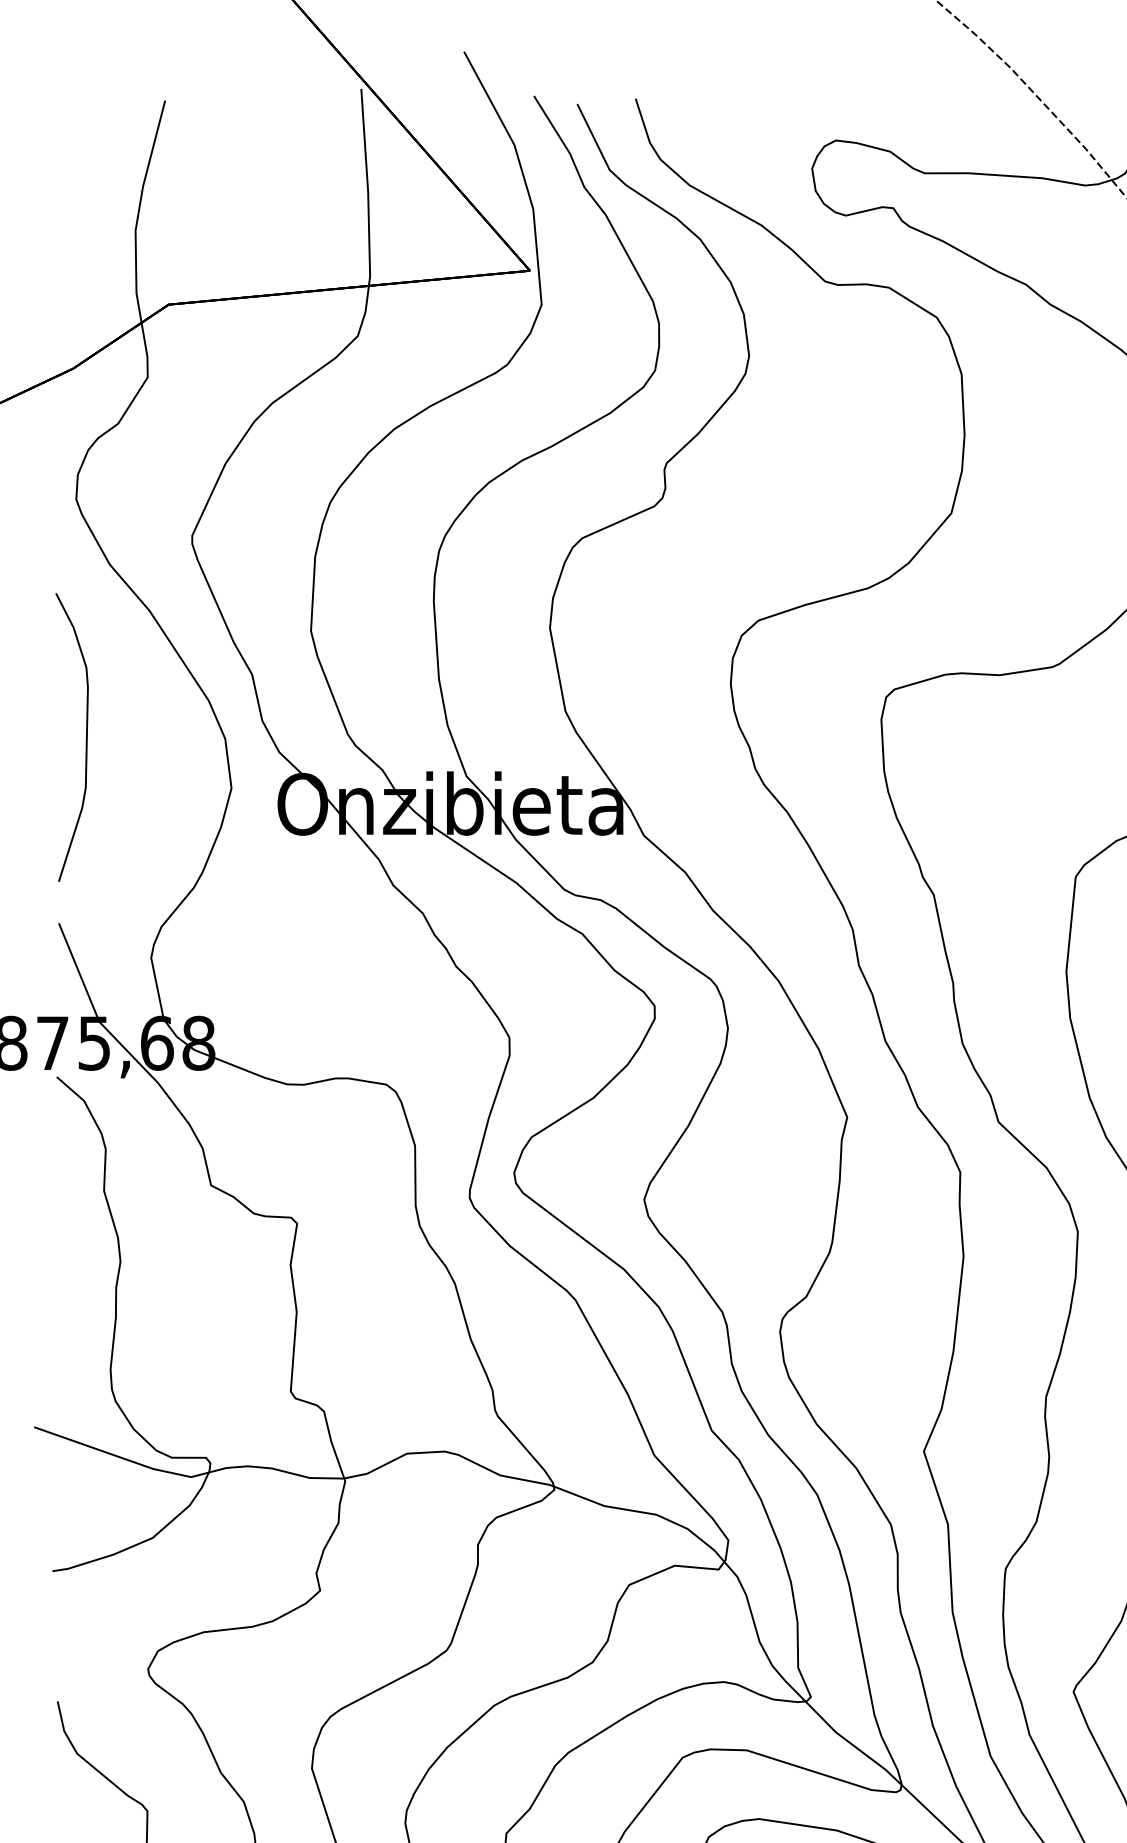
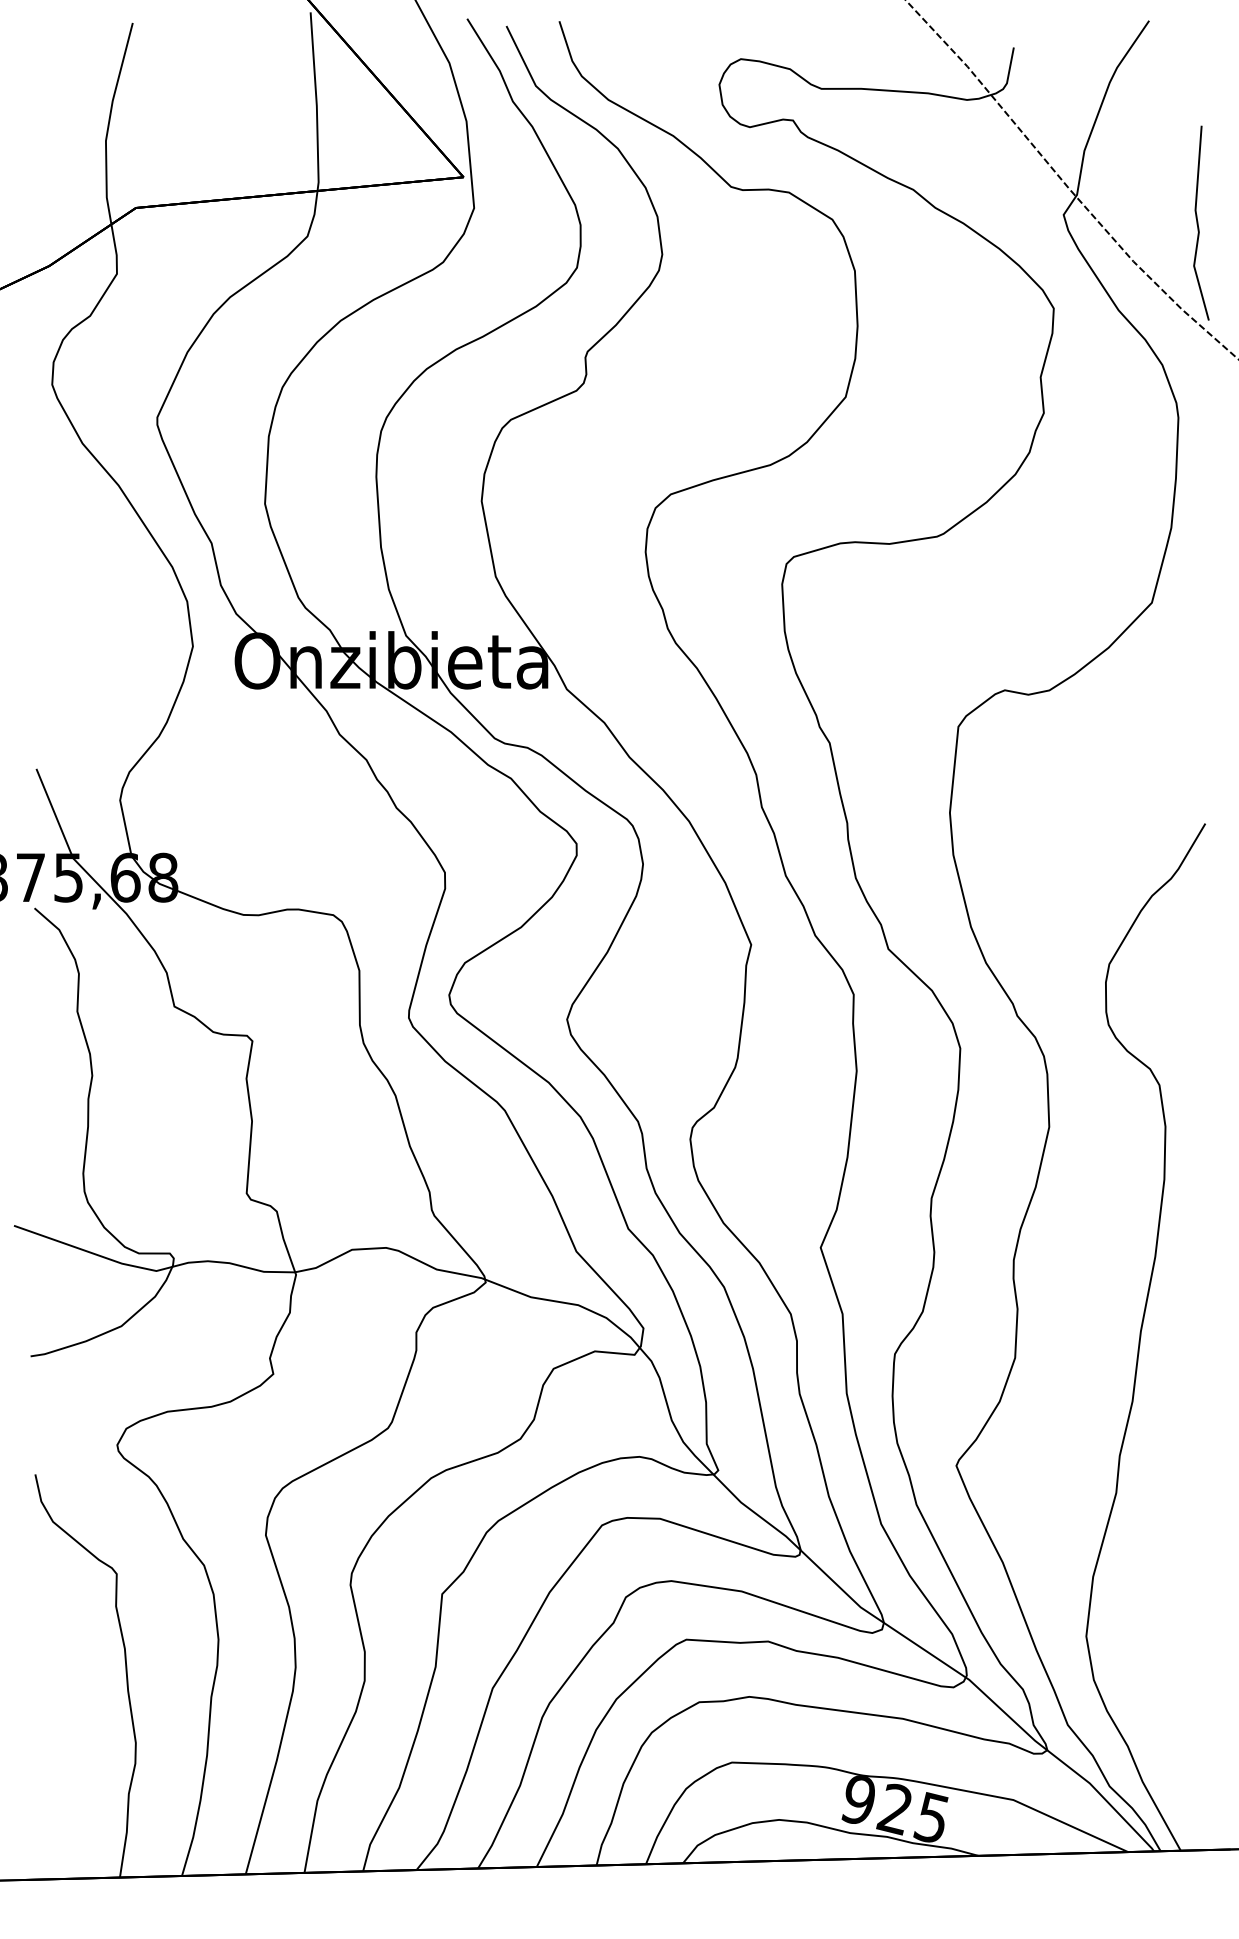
curve: (85, 737) -> (60, 600), removed

